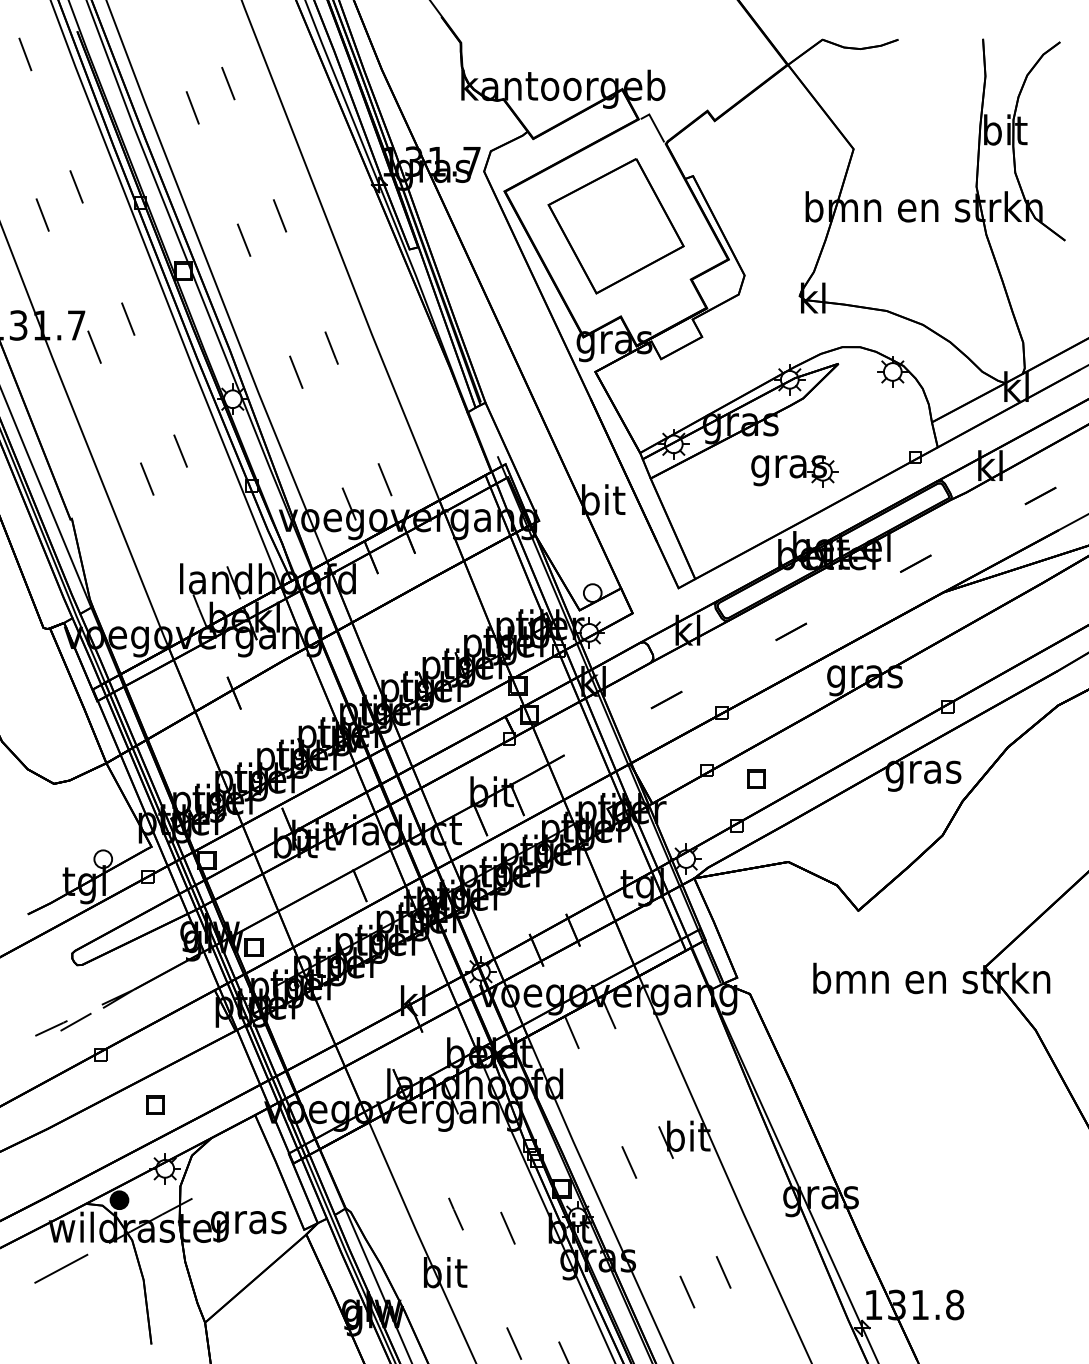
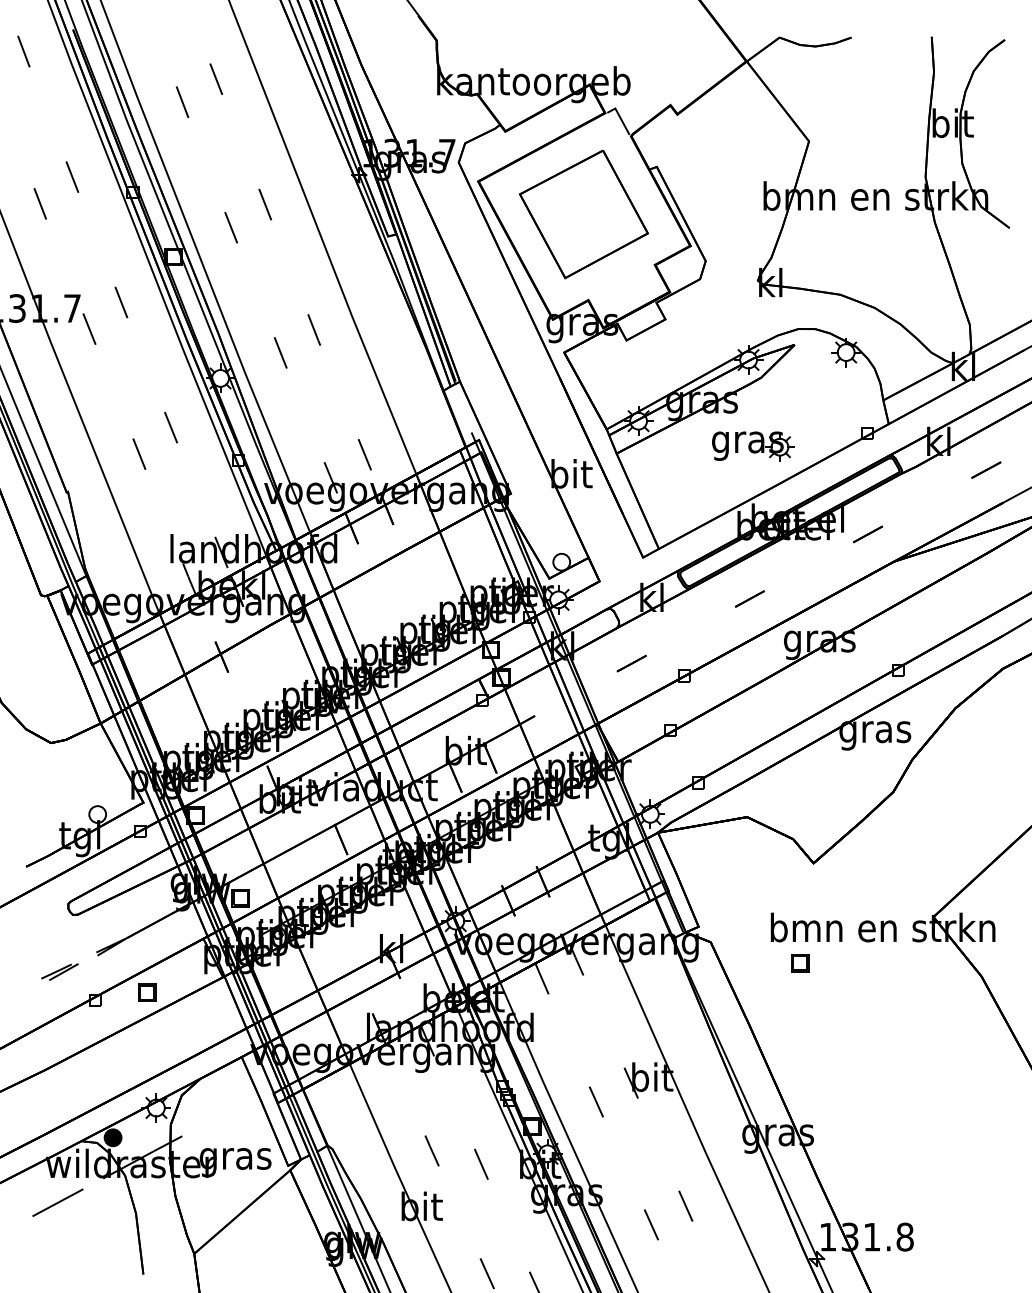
part: (756, 778) -> (800, 962), moved
part: (63, 1024) -> (60, 971), size x0.7
part: (155, 1104) -> (147, 992), moved

